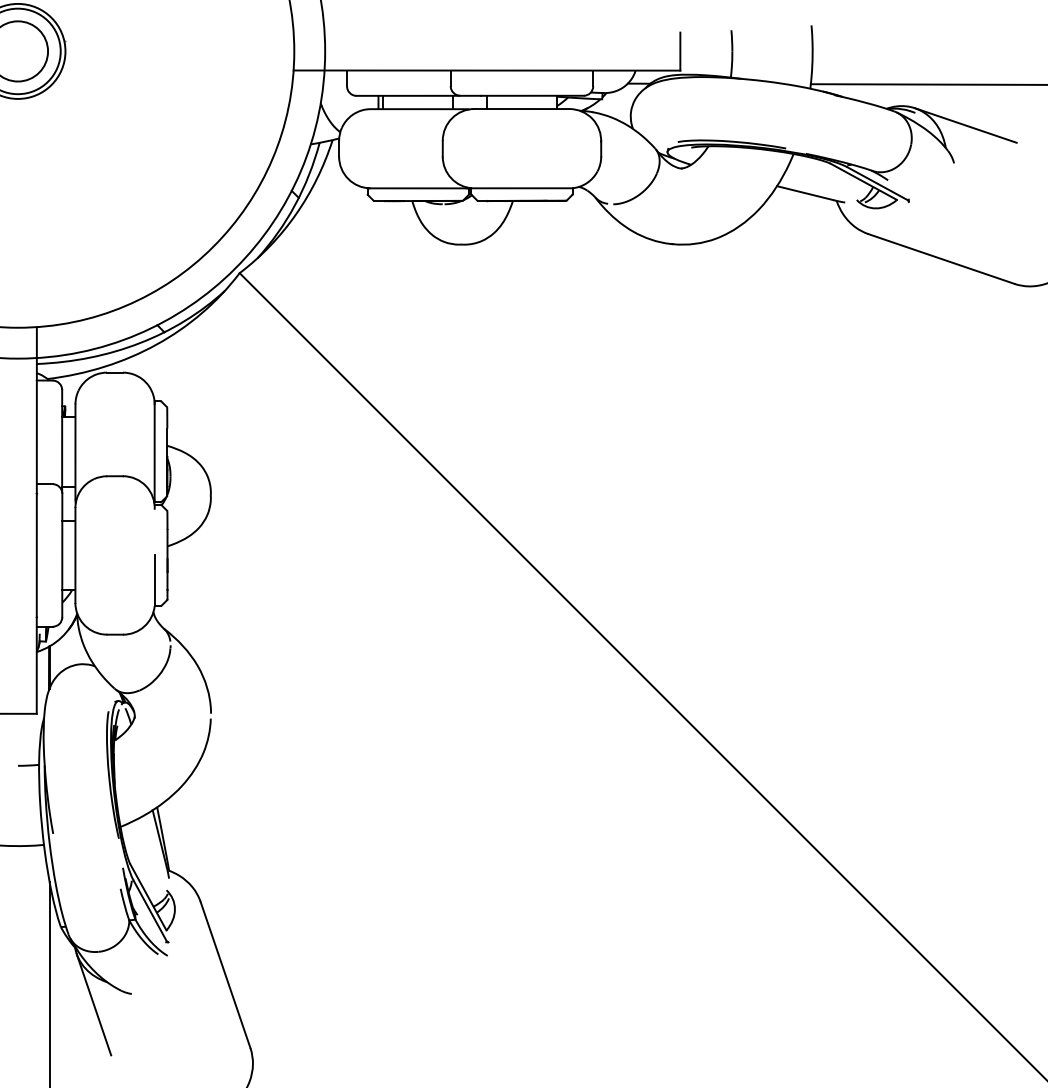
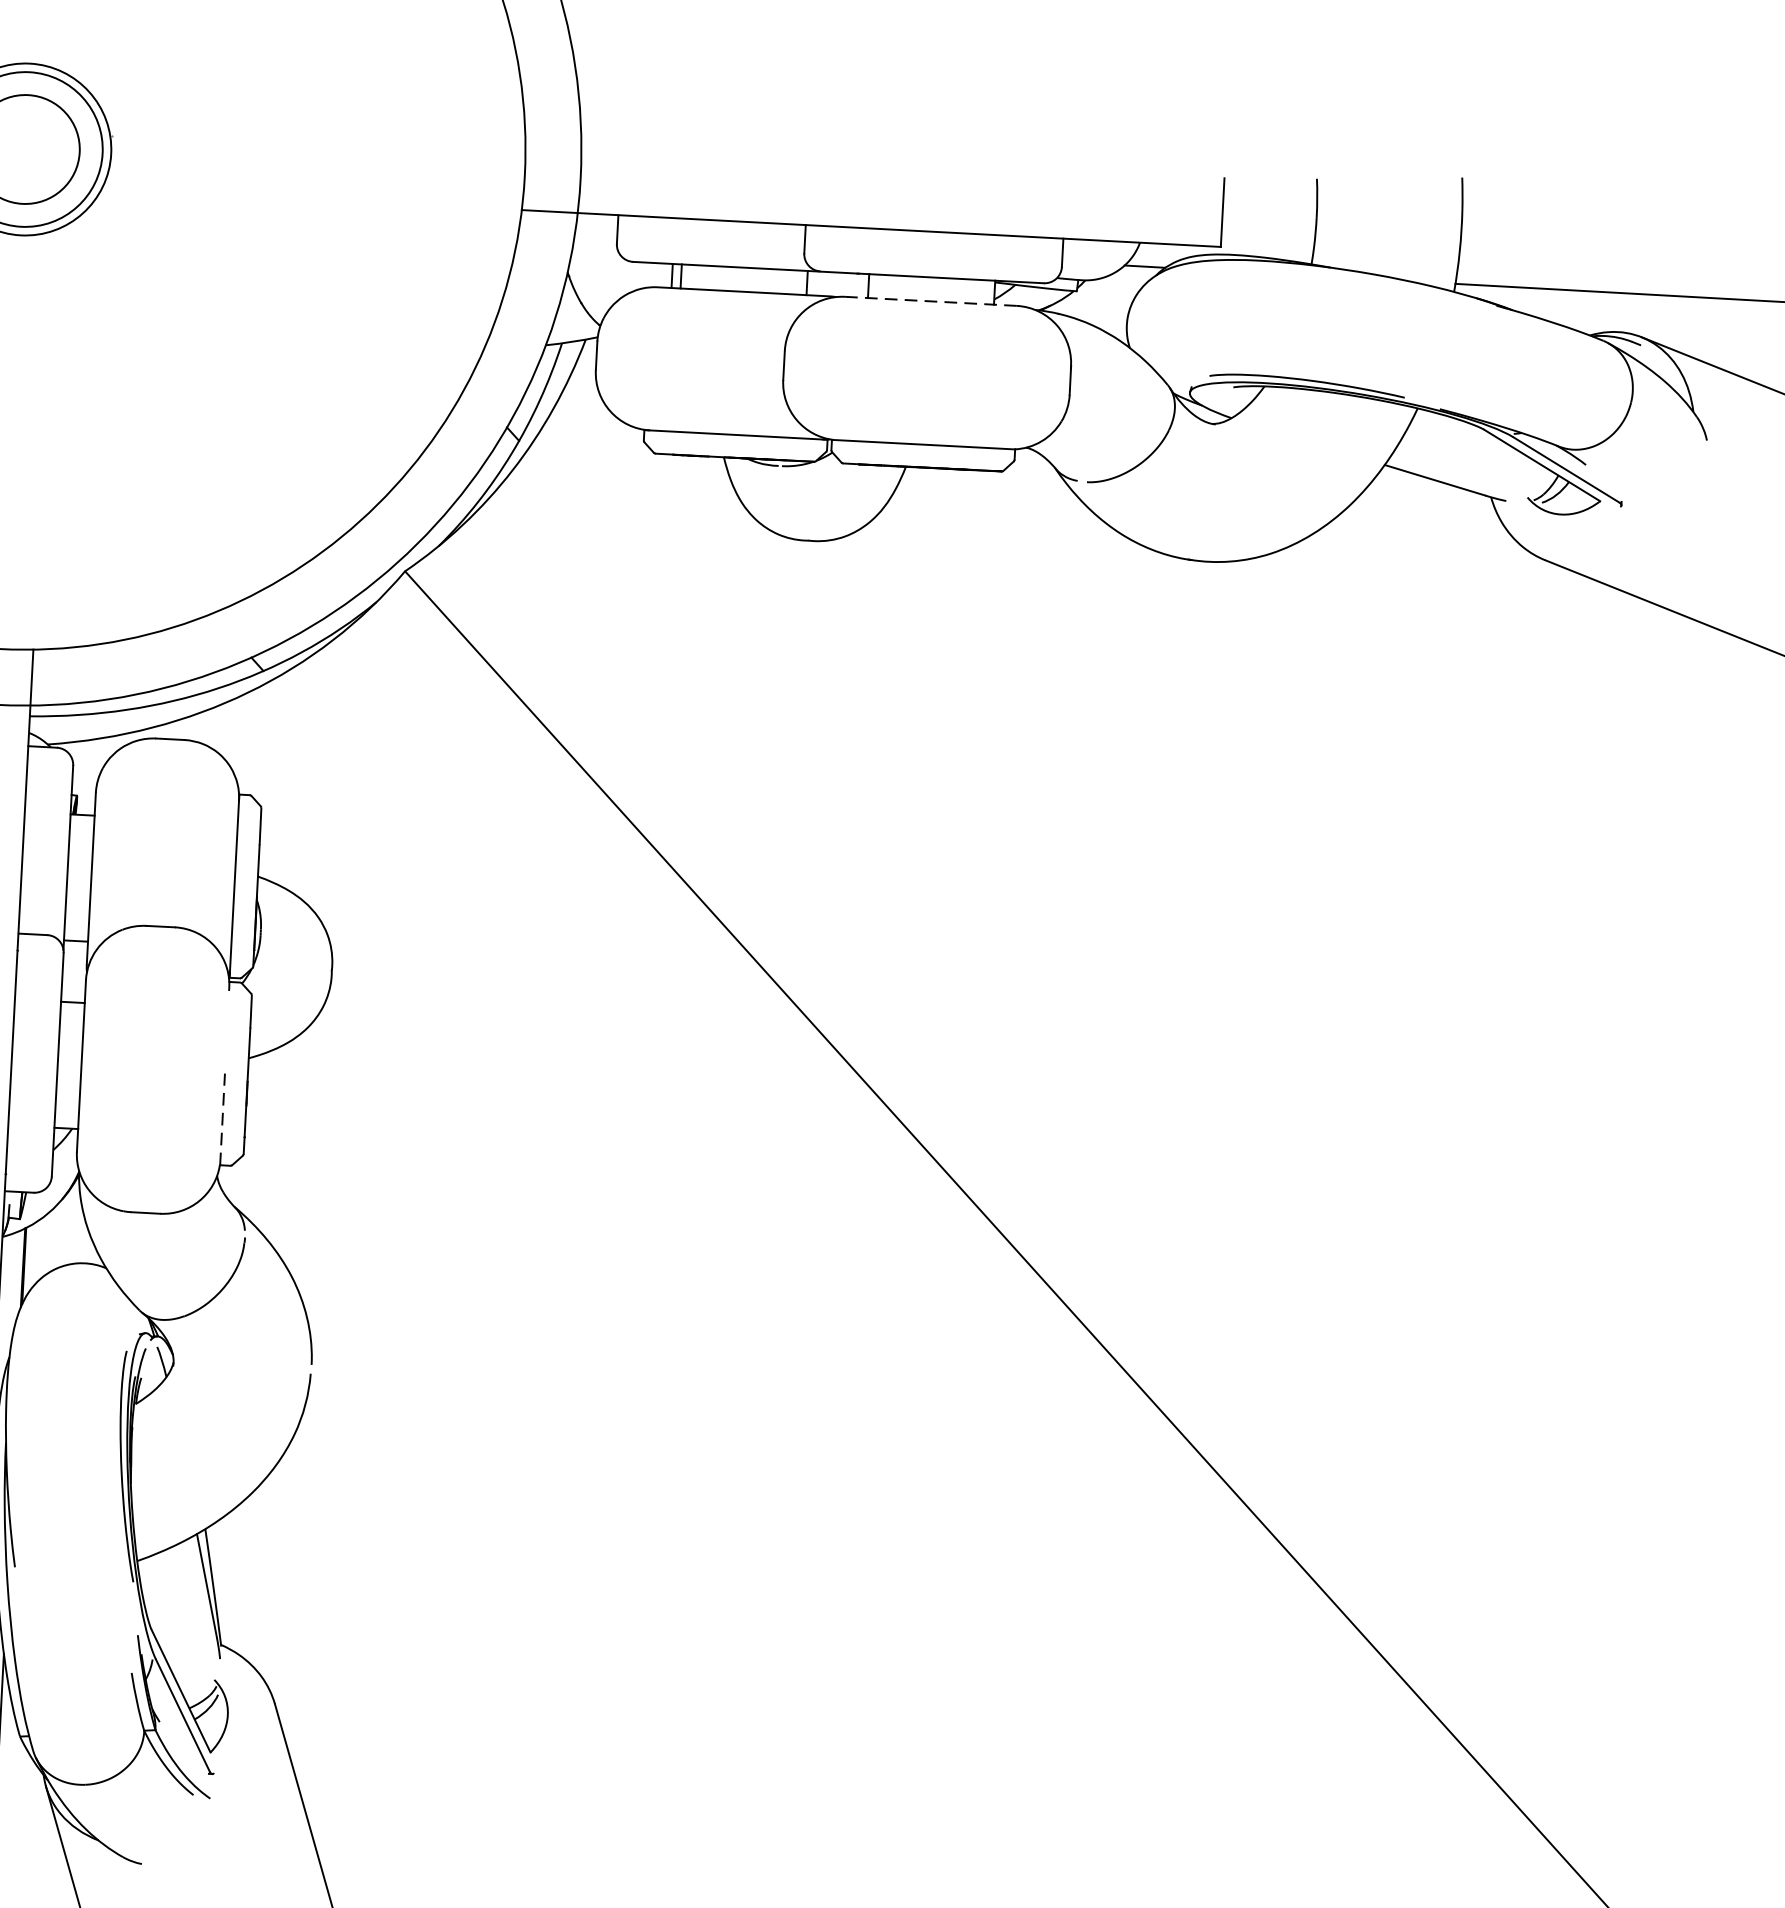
line: (521, 109) -> (930, 302), solid -> dashed
line: (154, 580) -> (222, 1118), solid -> dashed

